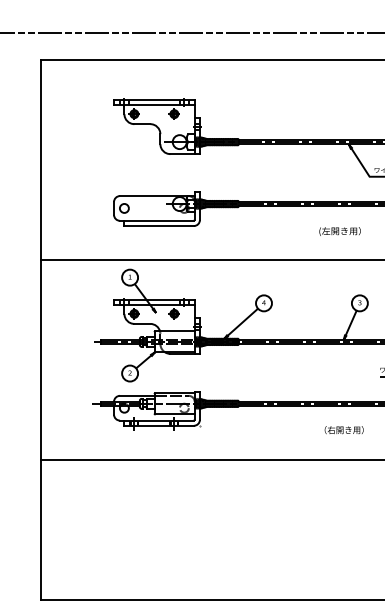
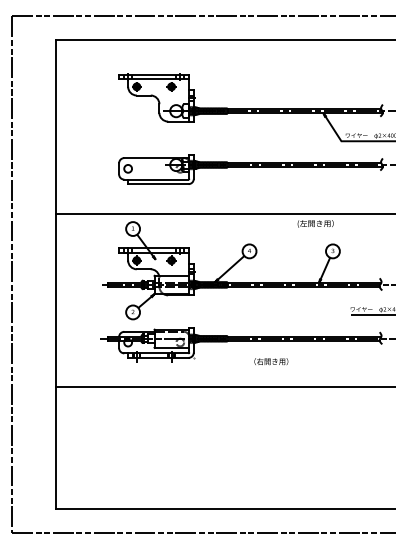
text: (339, 231) -> (315, 223), moved
text: (344, 429) -> (271, 361), moved

